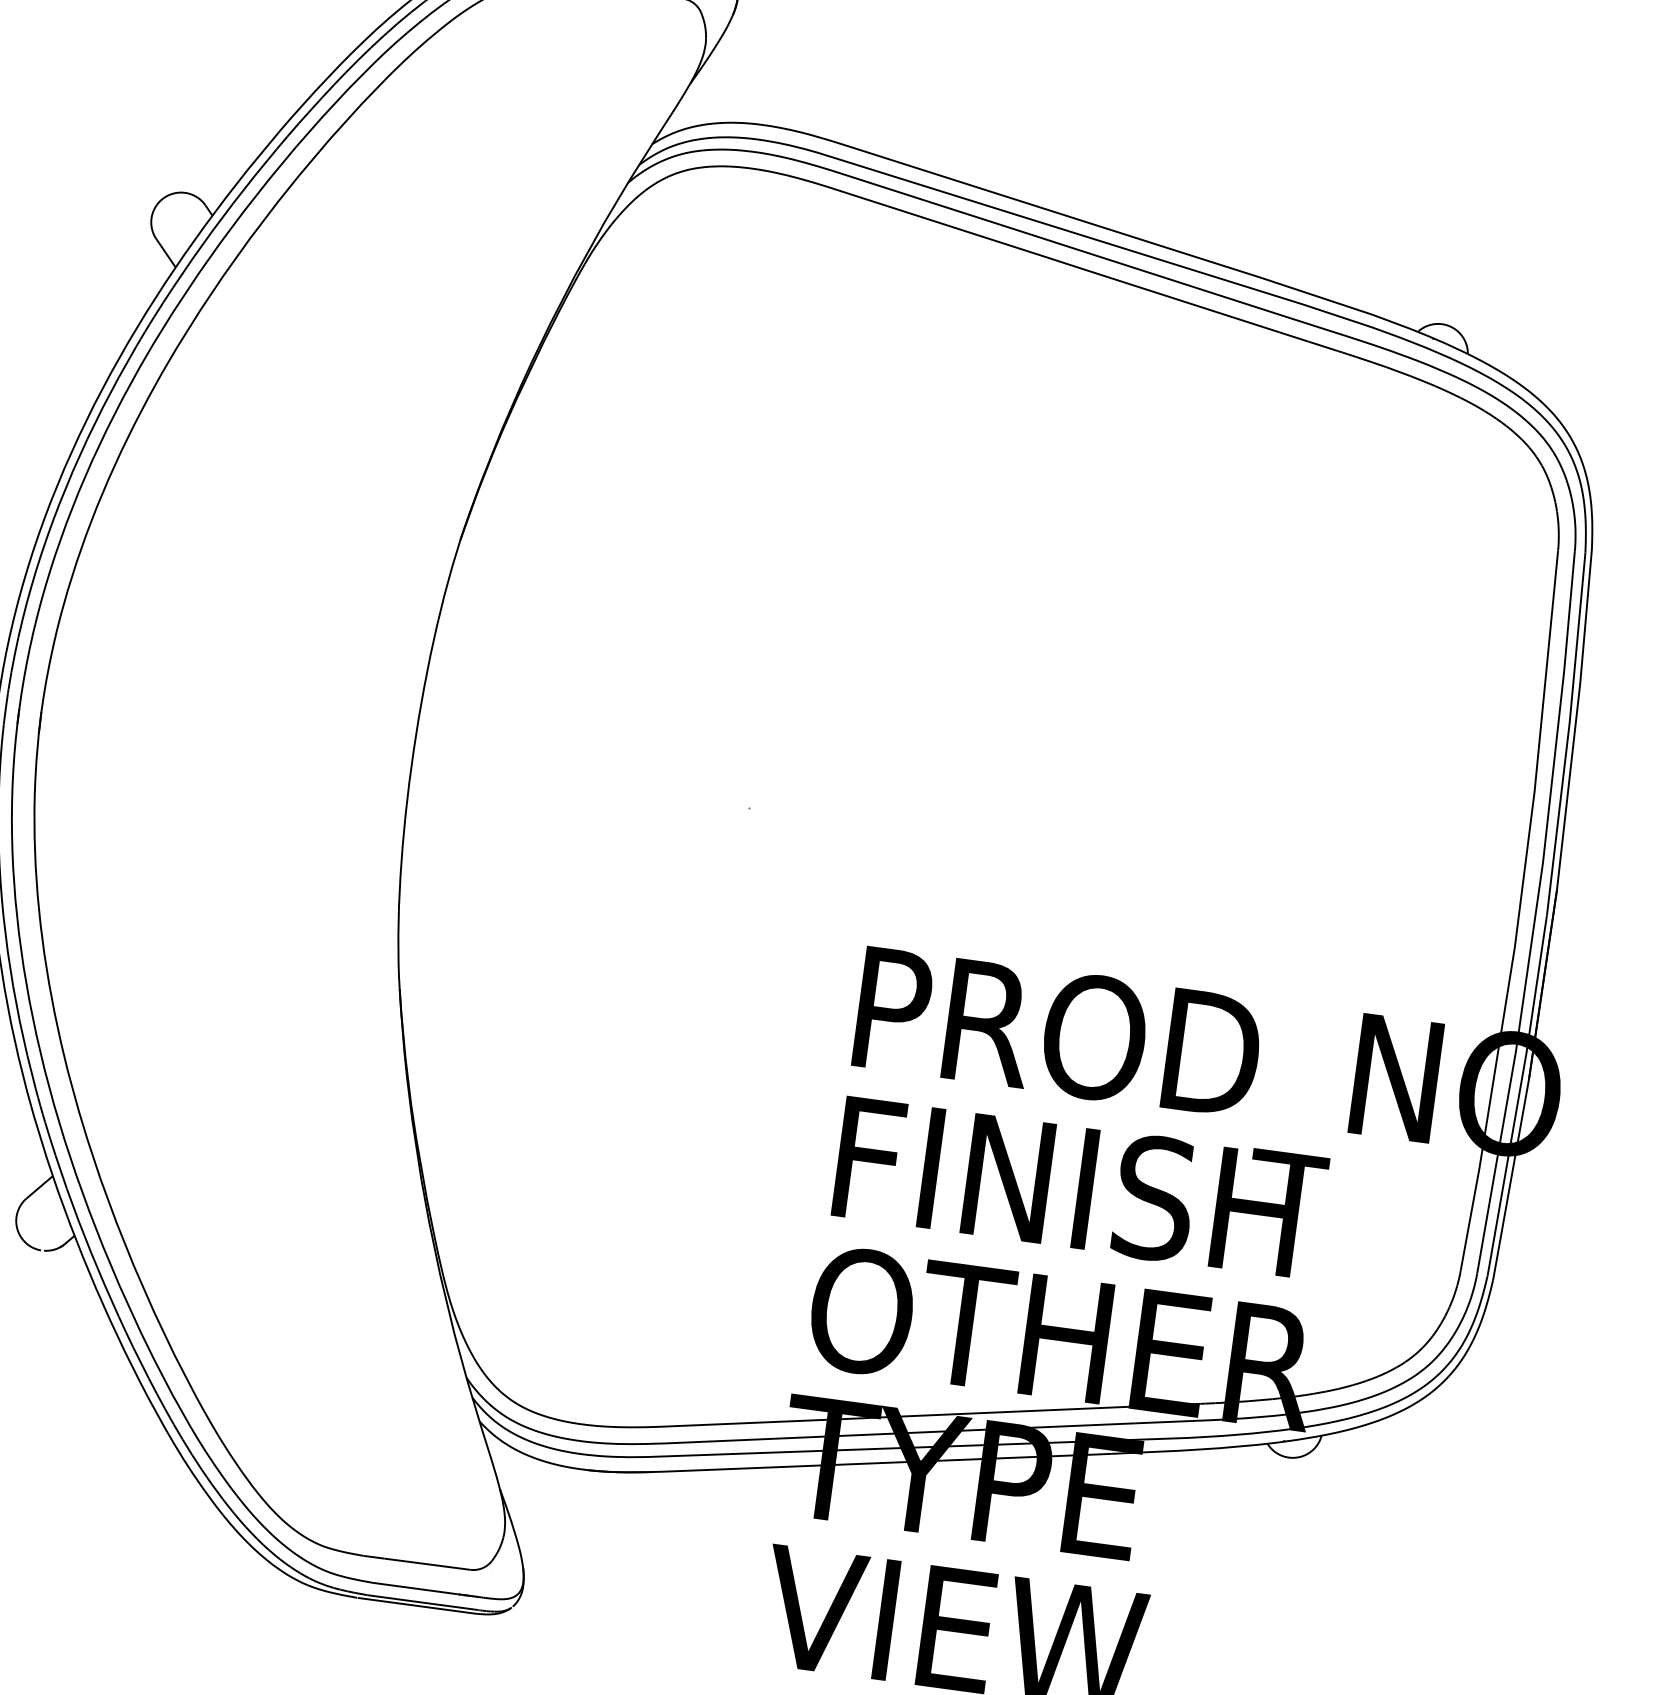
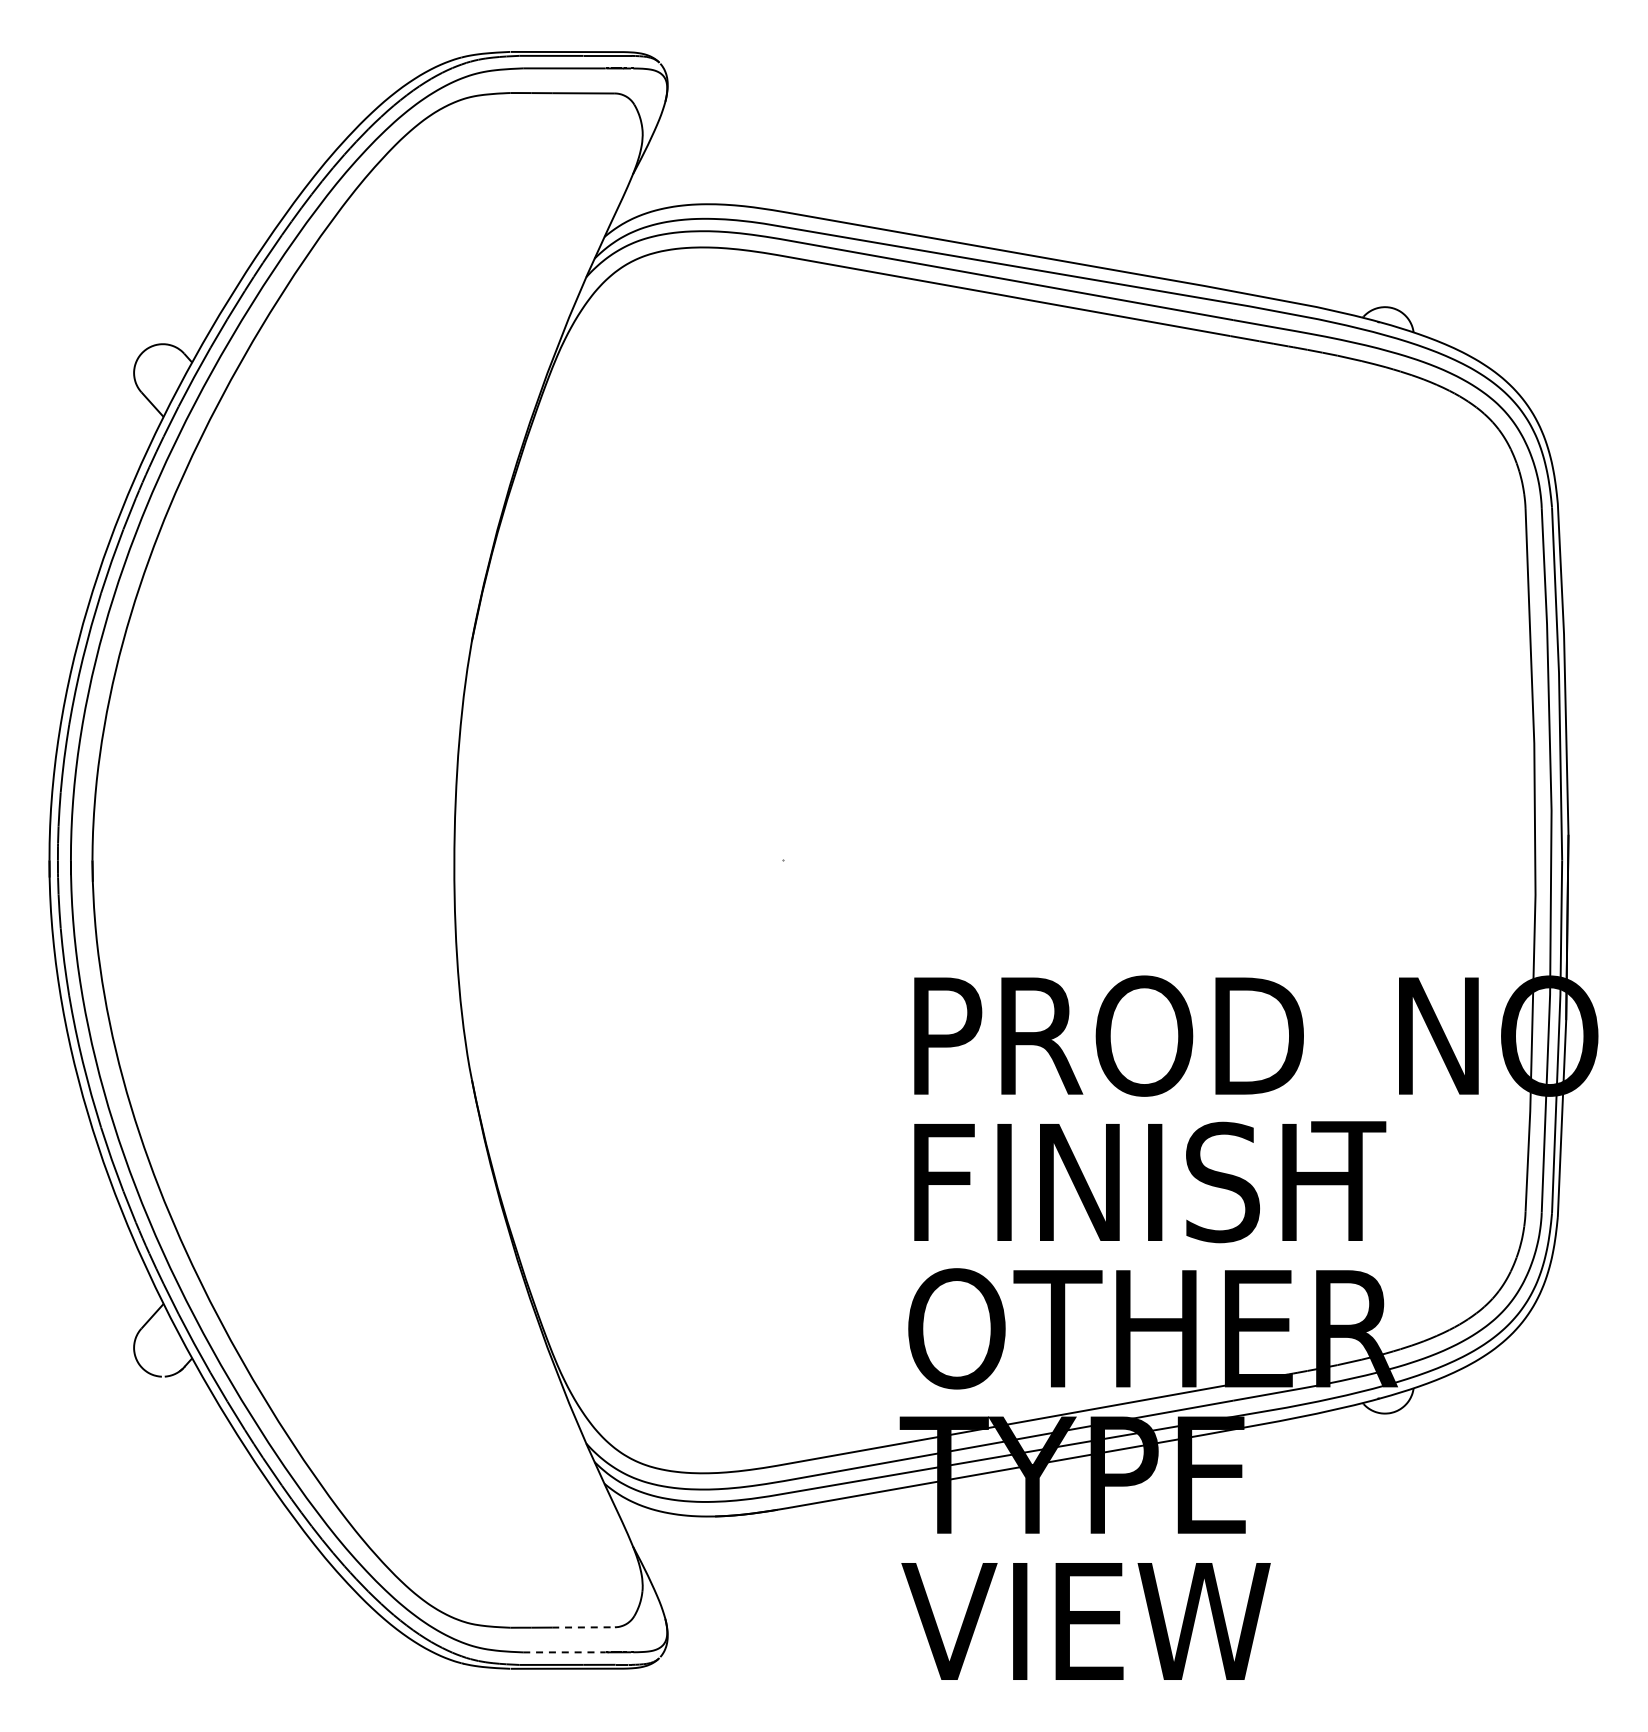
line: (439, 1565) -> (584, 1627), solid -> dashed
line: (415, 1588) -> (564, 1652), solid -> dashed

